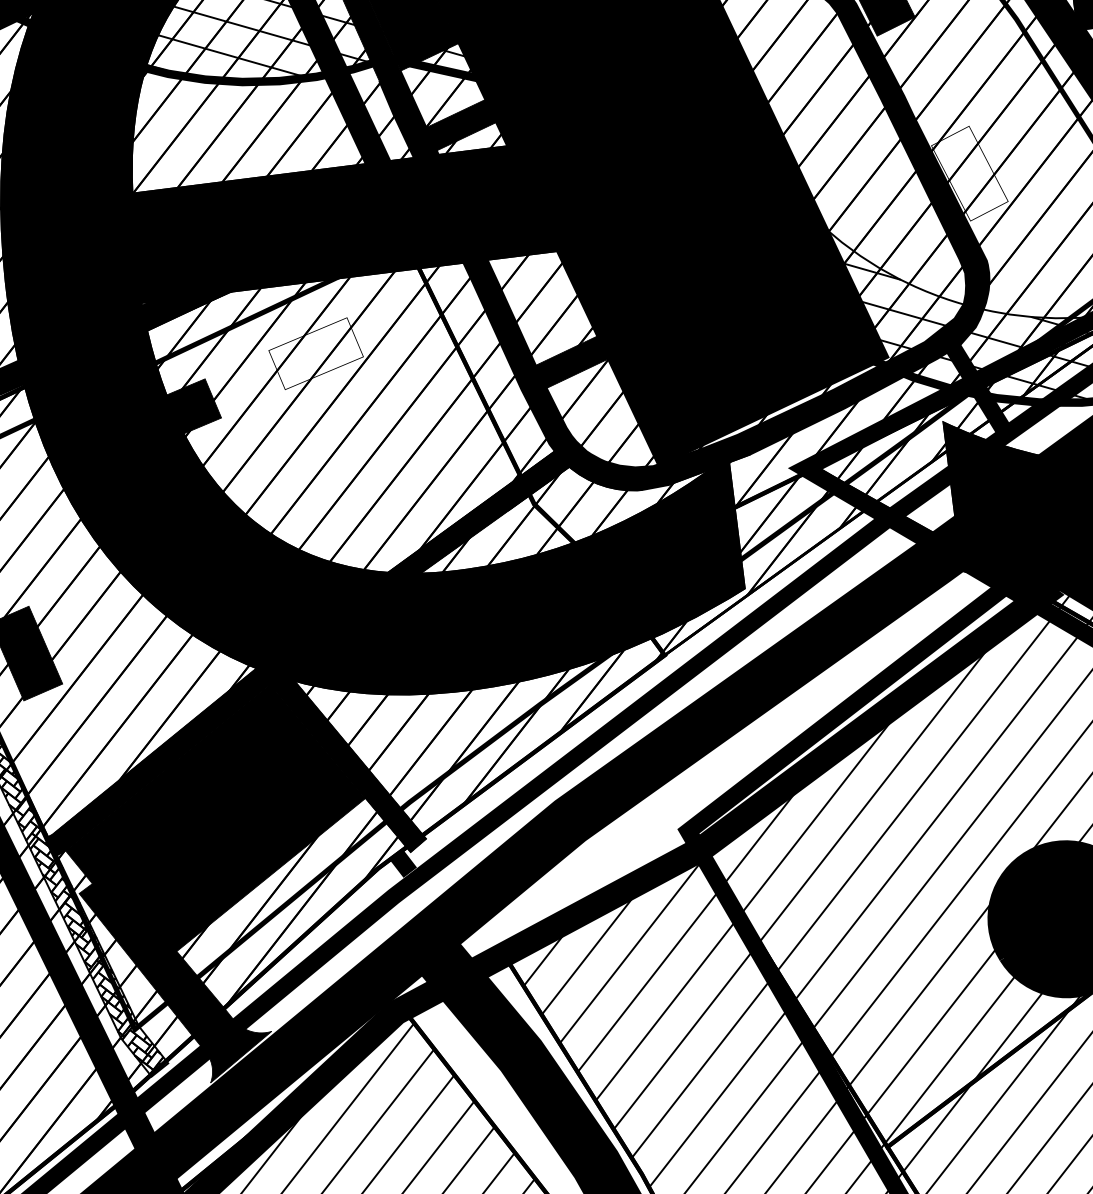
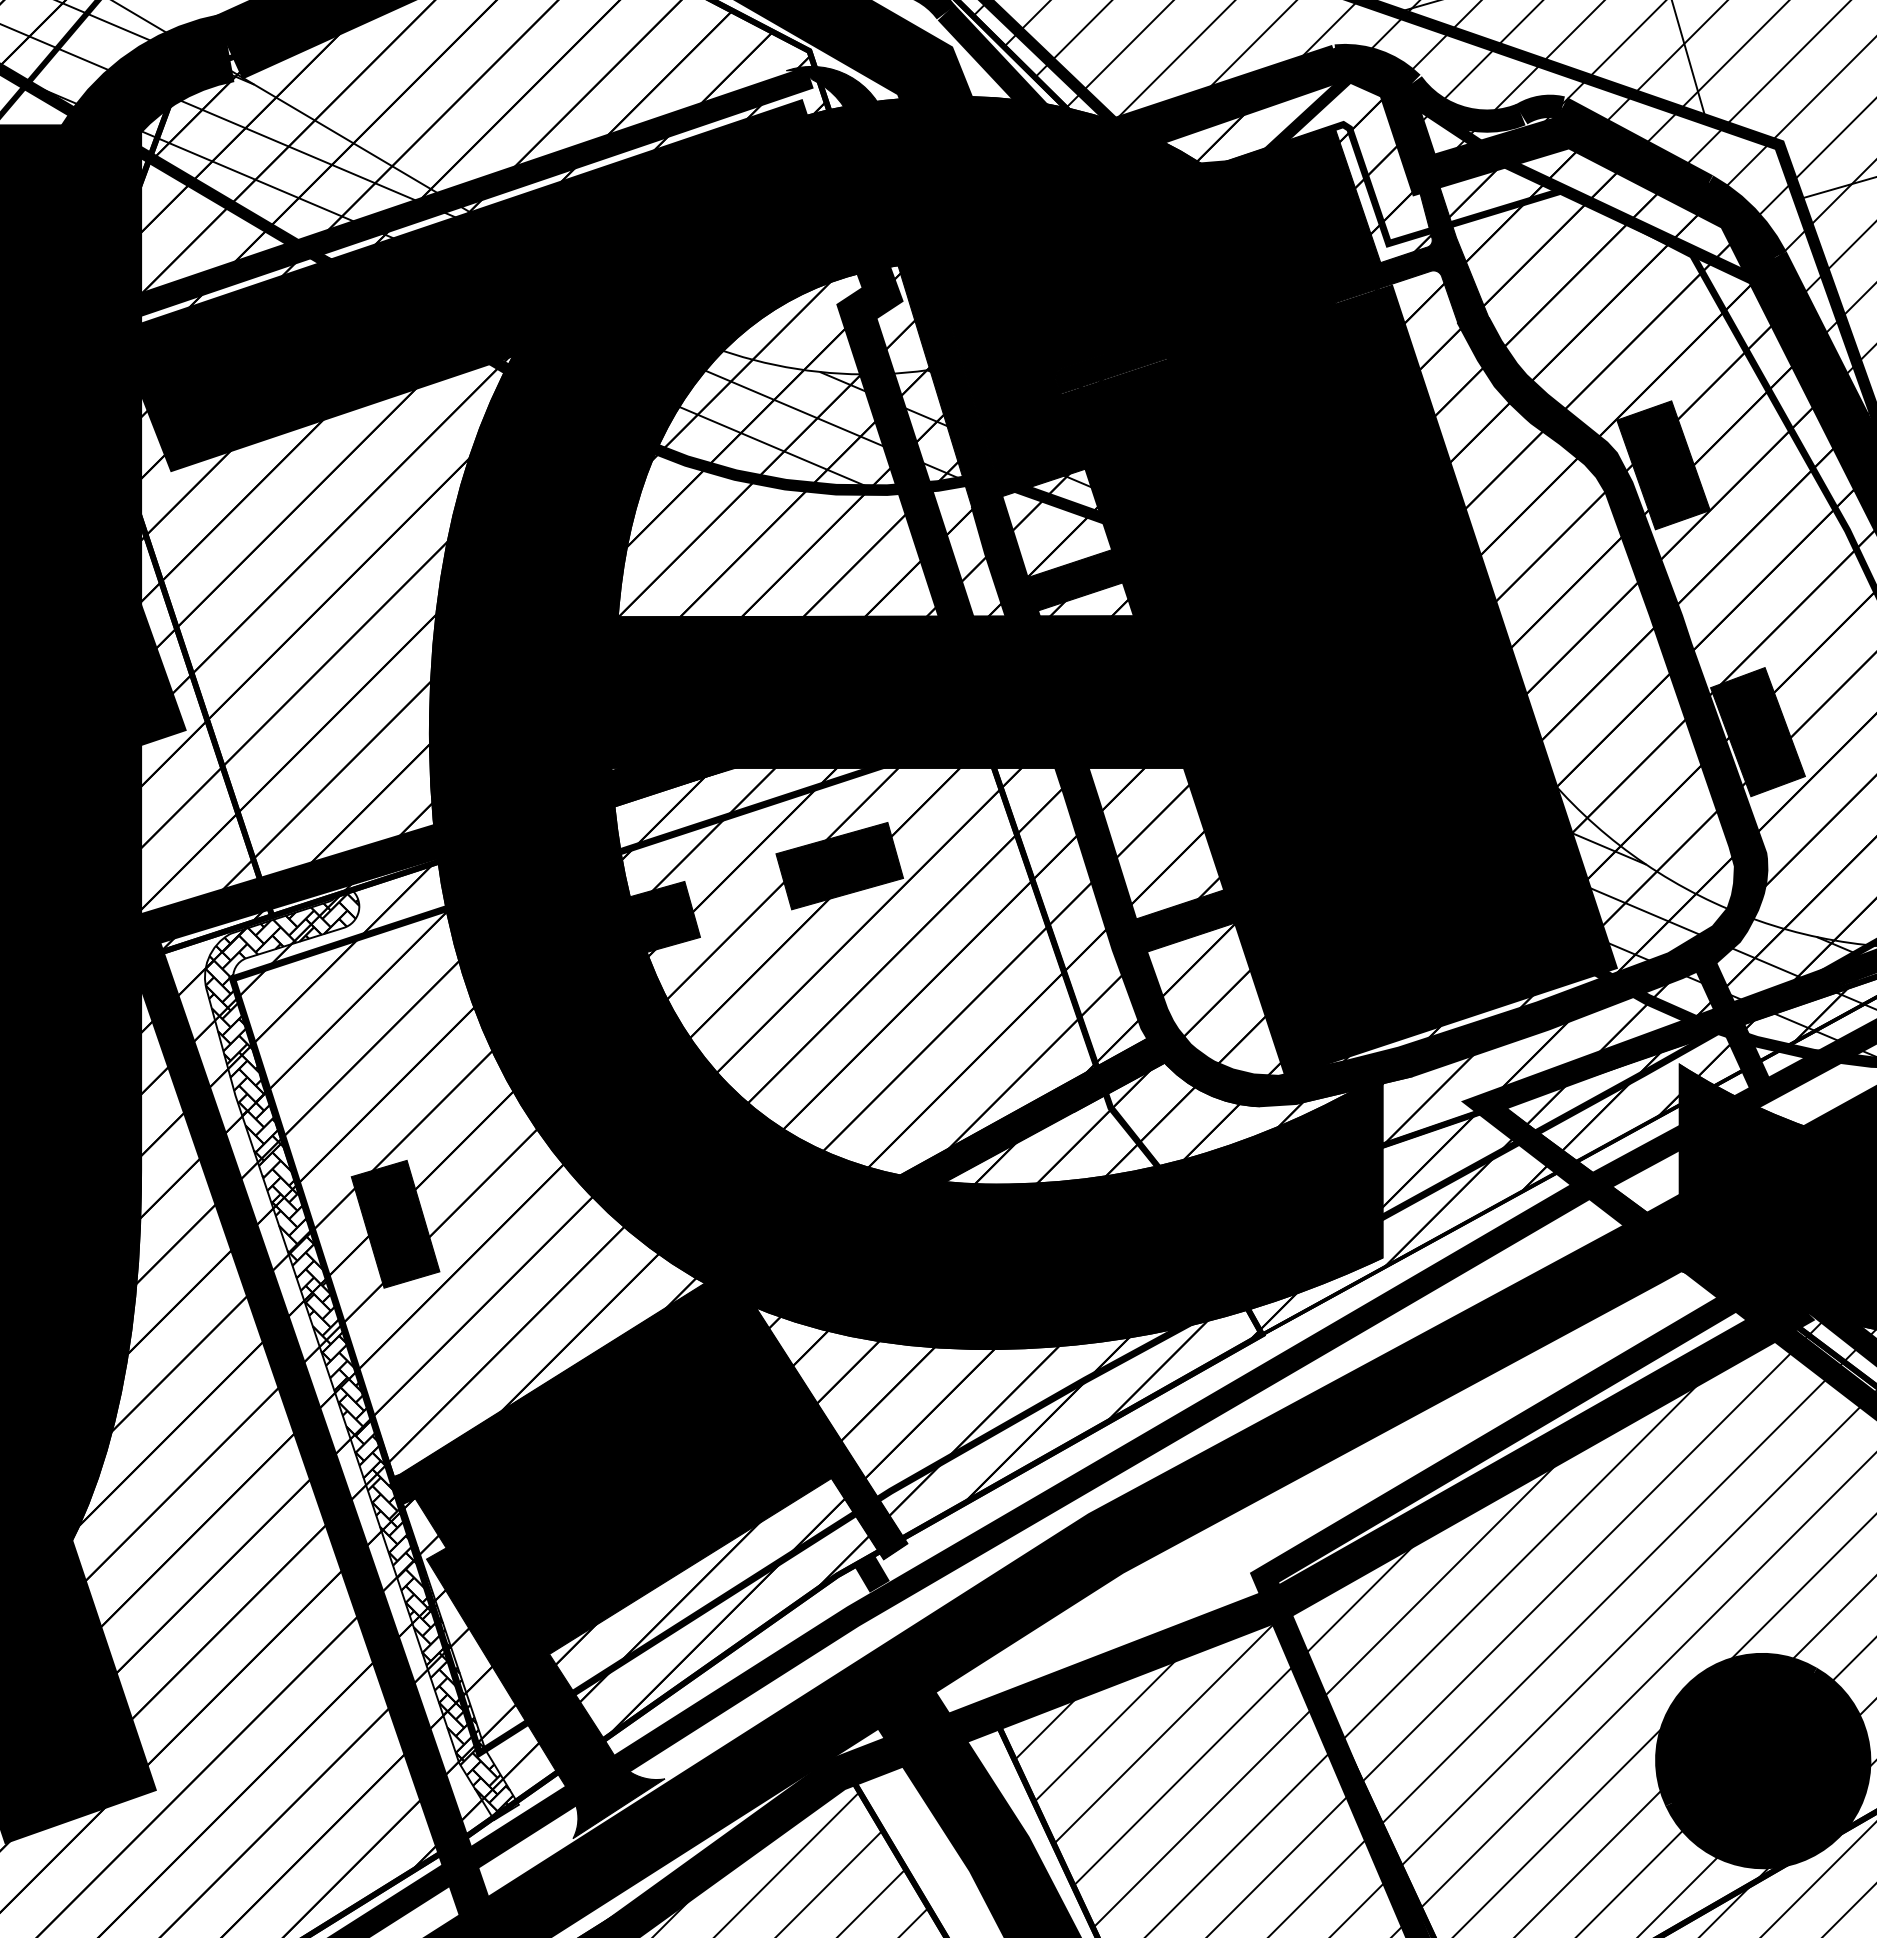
fill: (969, 173) -> (1757, 731), added
fill: (315, 353) -> (839, 865), added

